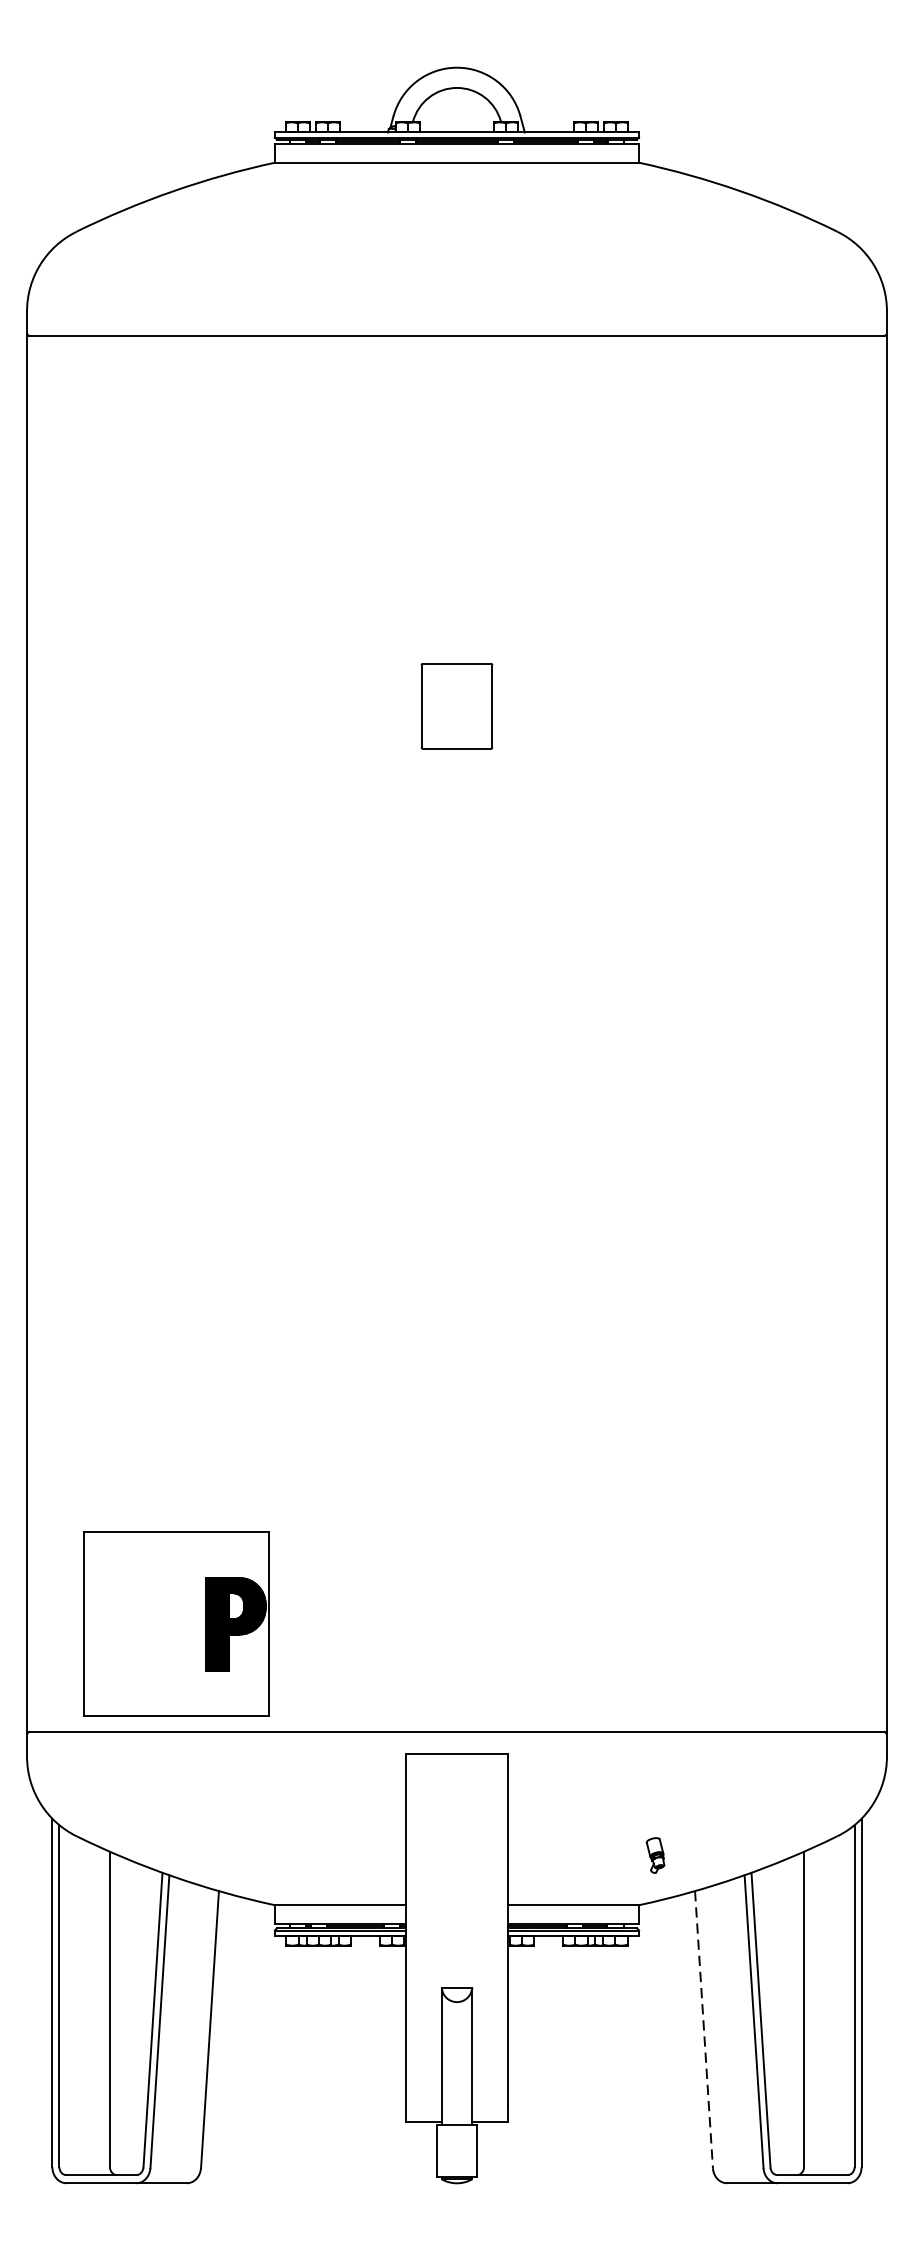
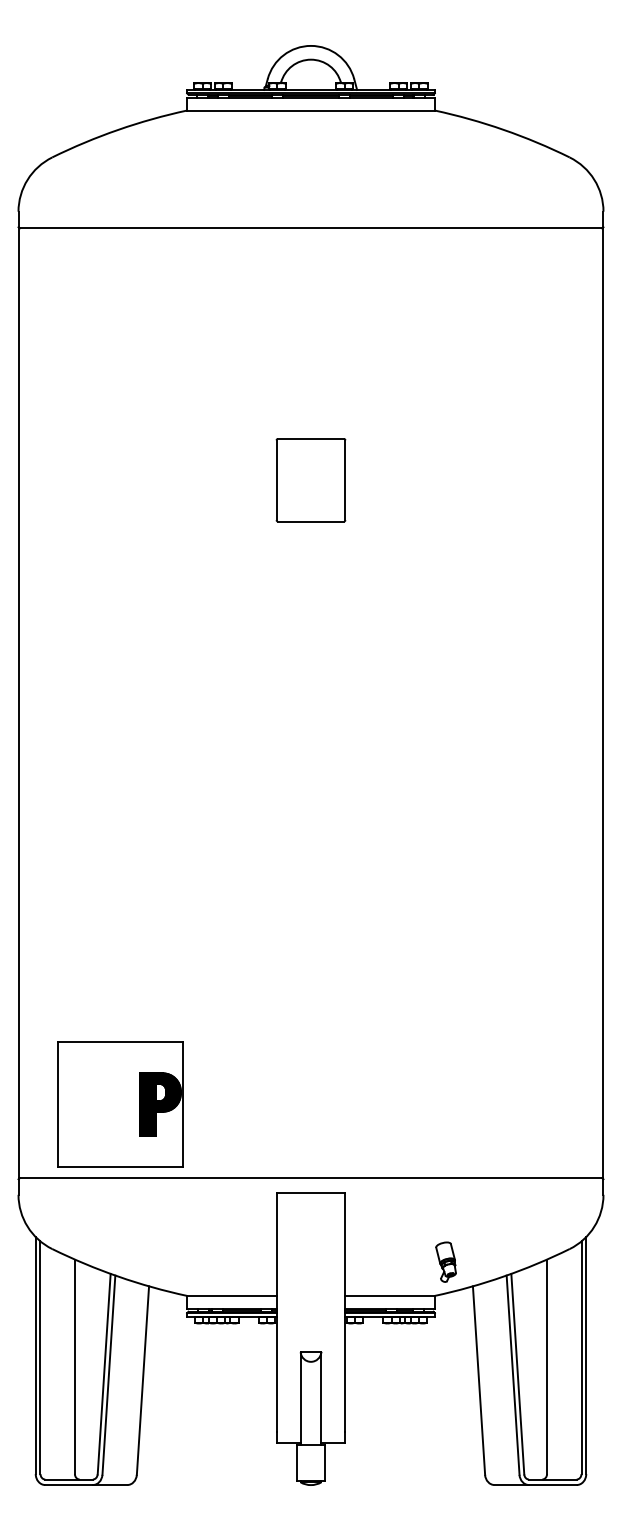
part: (456, 706) -> (310, 480), size x1.43
part: (654, 1854) -> (445, 1261), size x1.67
line: (704, 2031) -> (479, 1381), dashed -> solid

